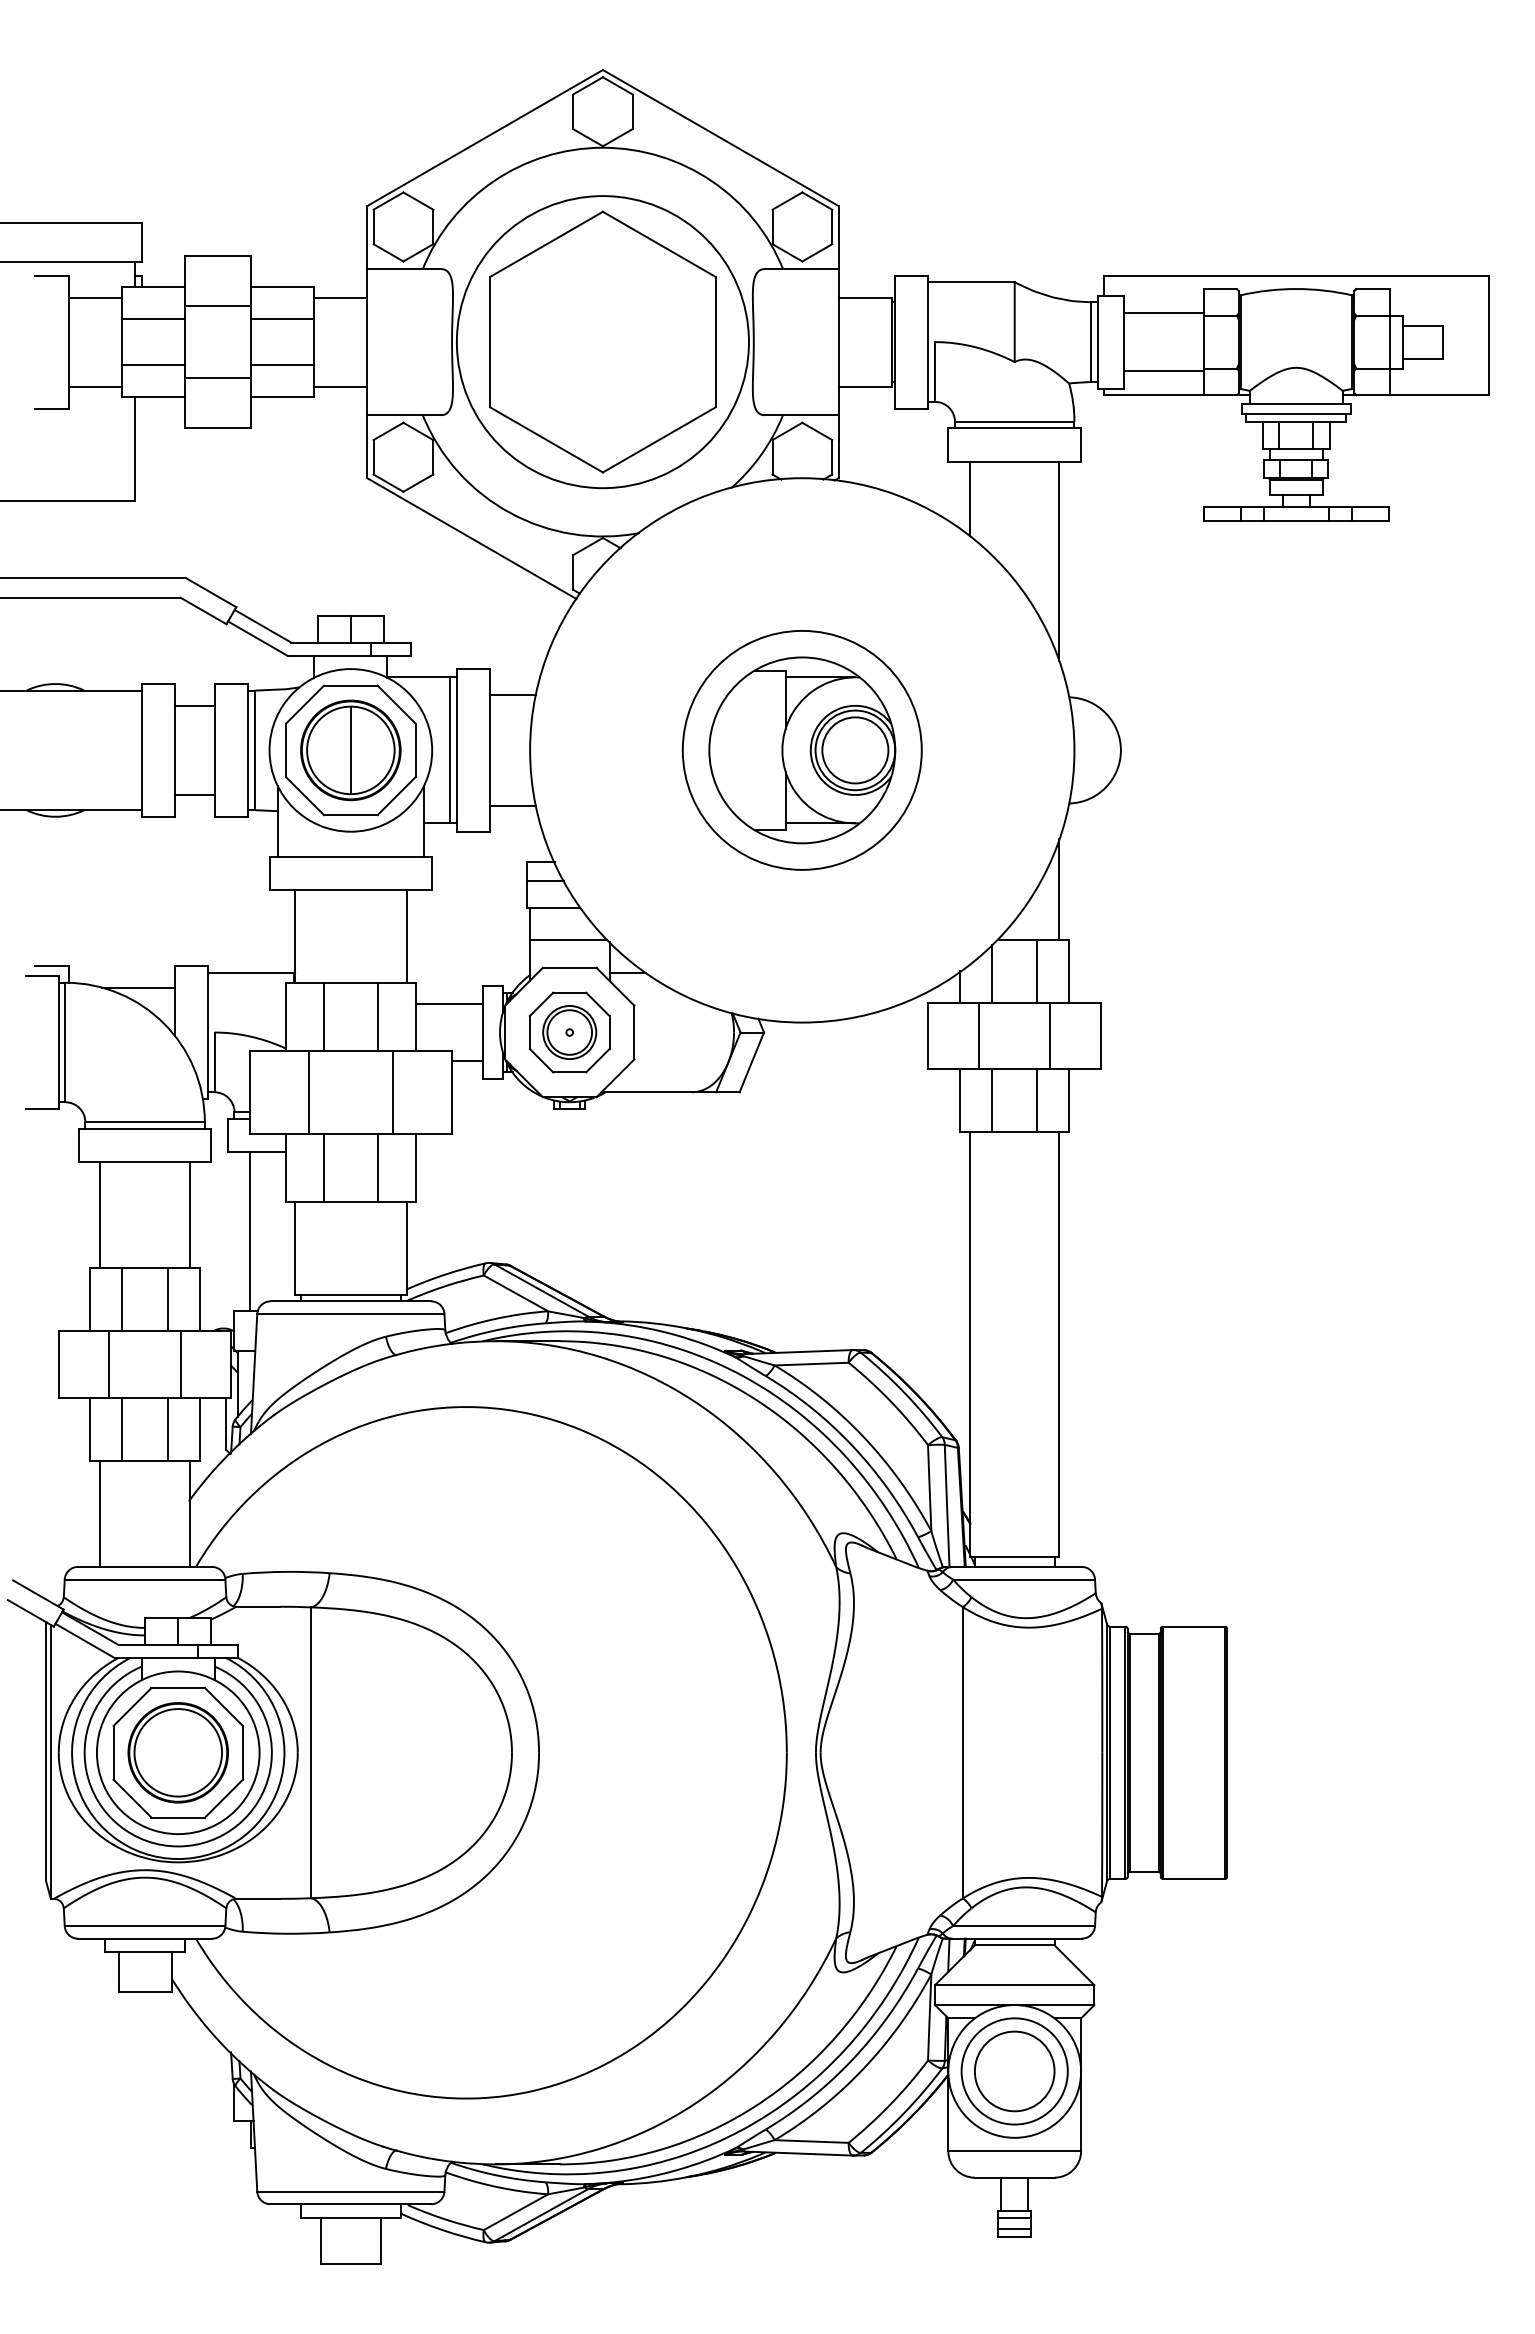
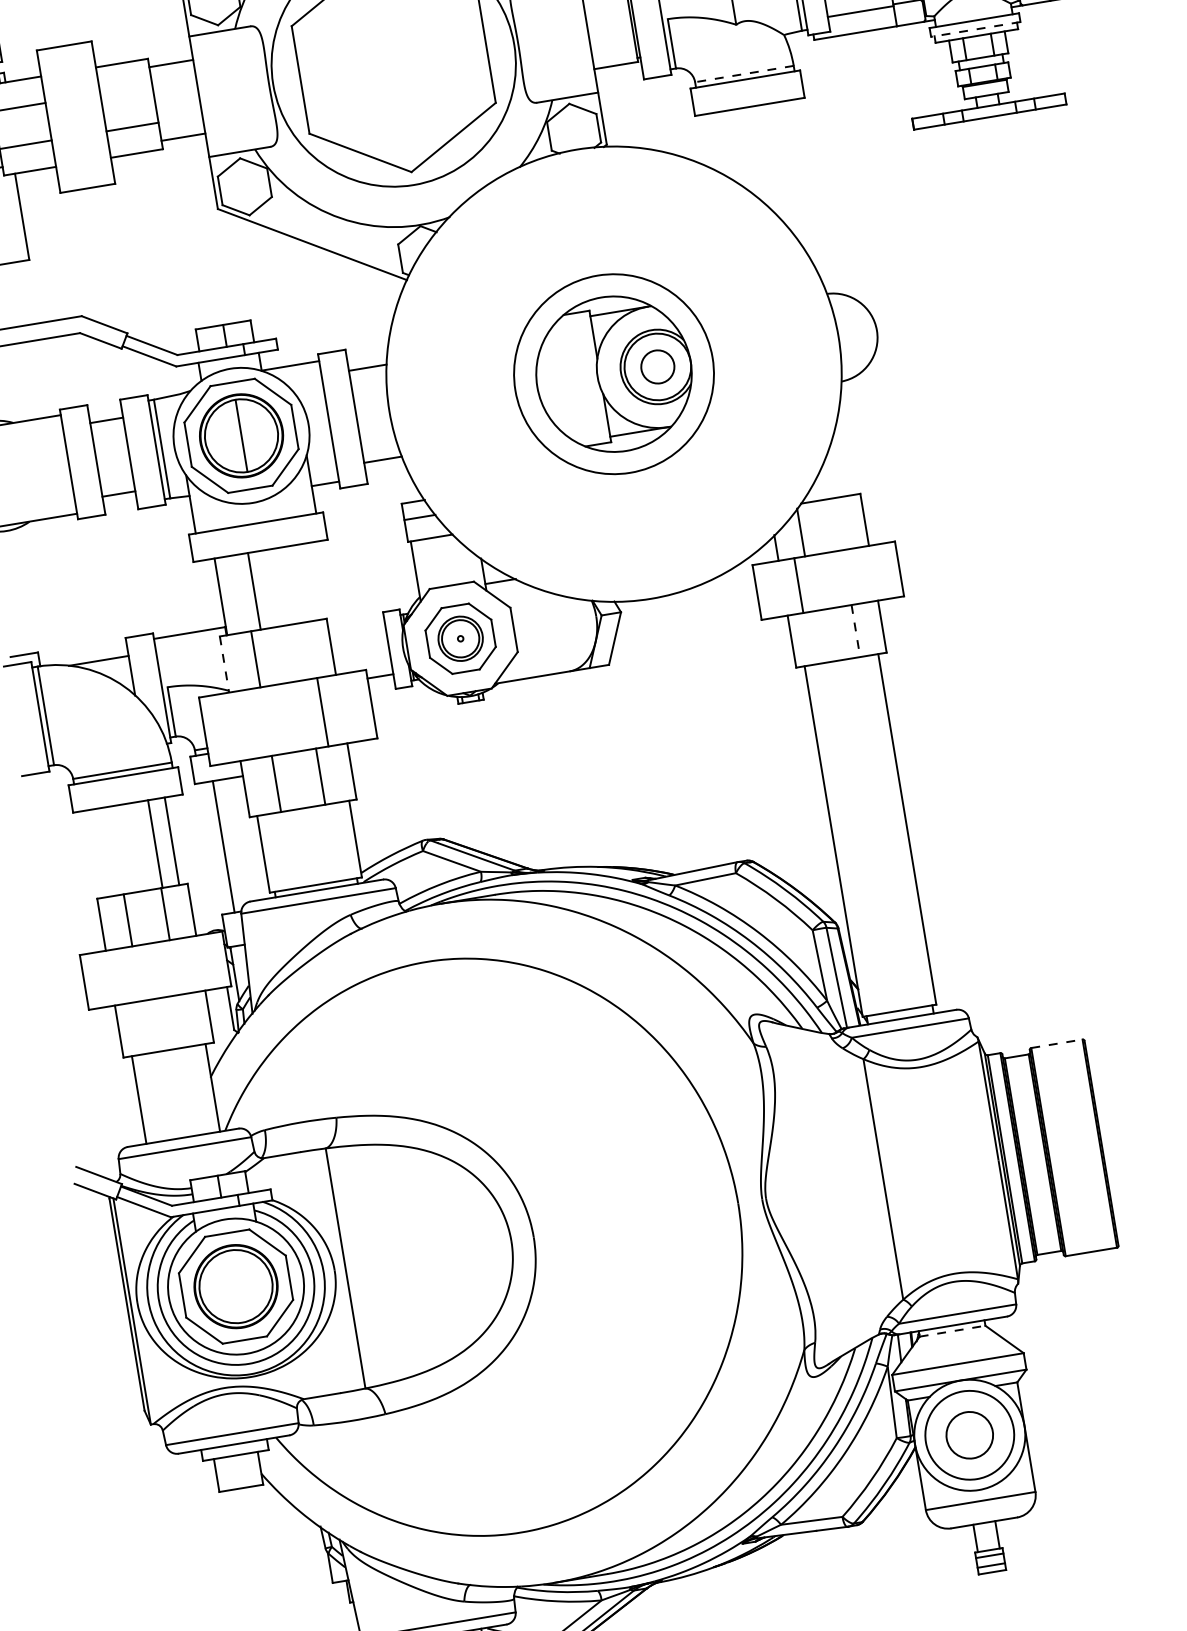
line: (217, 306) -> (70, 87), removed
line: (282, 319) -> (126, 89), removed
line: (217, 377) -> (80, 146), removed
line: (1295, 414) -> (975, 29), solid -> dashed
line: (1014, 421) -> (744, 73), solid -> dashed
line: (970, 498) -> (718, 143), removed
line: (1059, 561) -> (800, 183), removed
line: (450, 750) -> (323, 422), removed
circle: (855, 750) -> (657, 367), size x0.6
line: (1059, 889) -> (845, 453), removed
line: (406, 935) -> (254, 590), moved
line: (568, 939) -> (446, 562), removed
line: (1037, 970) -> (838, 523), removed
line: (449, 1003) -> (357, 631), removed
line: (377, 1016) -> (299, 651), removed
line: (286, 1017) -> (224, 665), solid -> dashed
line: (1050, 1035) -> (857, 575), removed
line: (308, 1091) -> (253, 723), removed
line: (992, 1100) -> (818, 637), removed
line: (1037, 1100) -> (855, 630), solid -> dashed
line: (100, 1214) -> (155, 843), moved
line: (109, 1364) -> (126, 975), removed
line: (180, 1364) -> (184, 965), removed
line: (122, 1428) -> (145, 1026), removed
line: (167, 1428) -> (182, 1020), removed
line: (1194, 1626) -> (1057, 1043), solid -> dashed
line: (1014, 1945) -> (952, 1331), solid -> dashed
circle: (1014, 2071) -> (969, 1435), size x0.7

